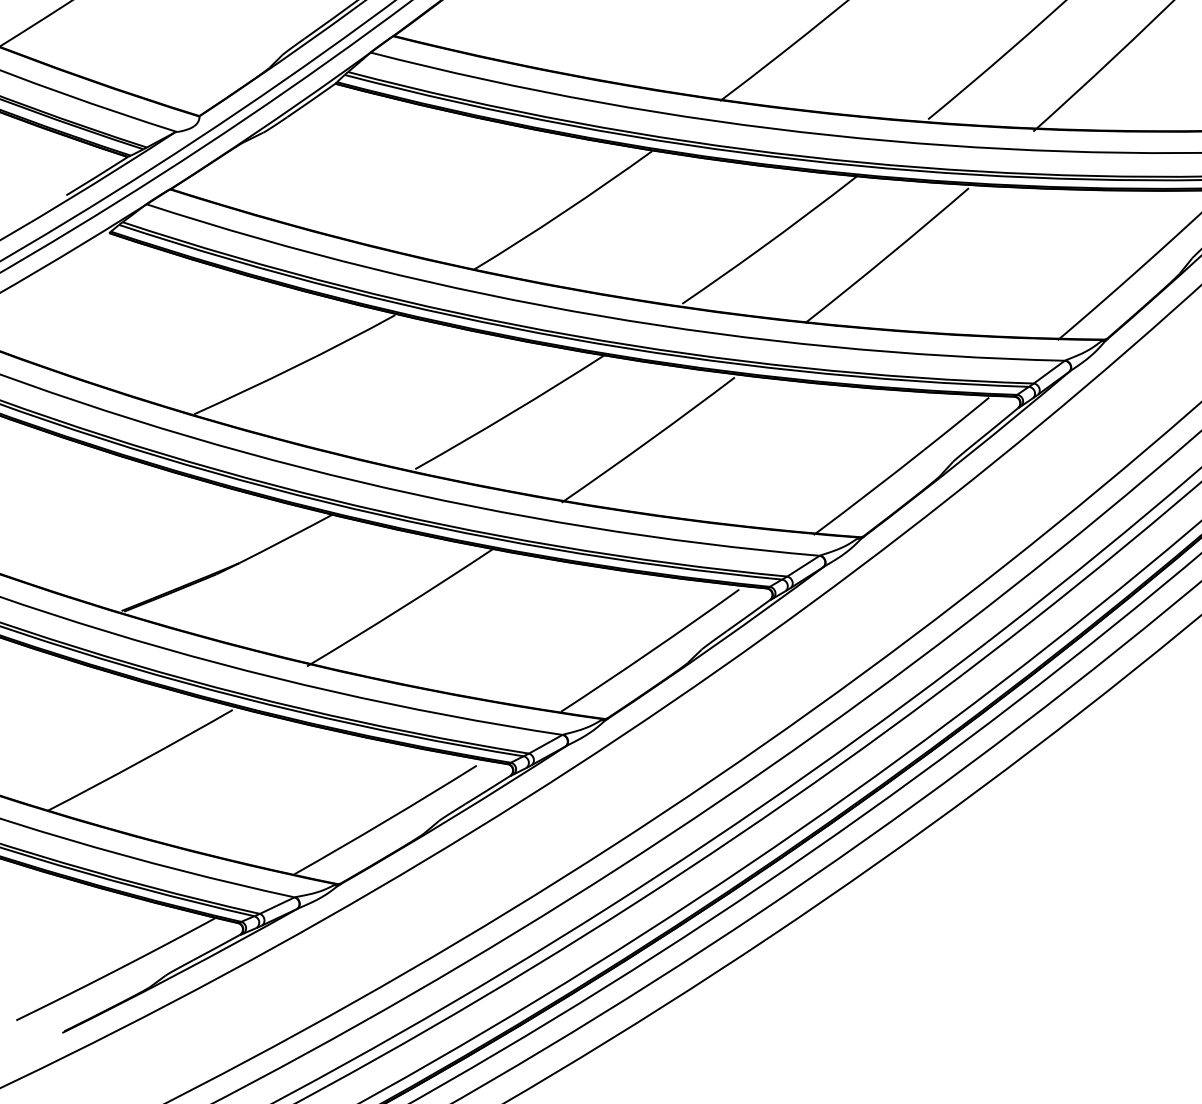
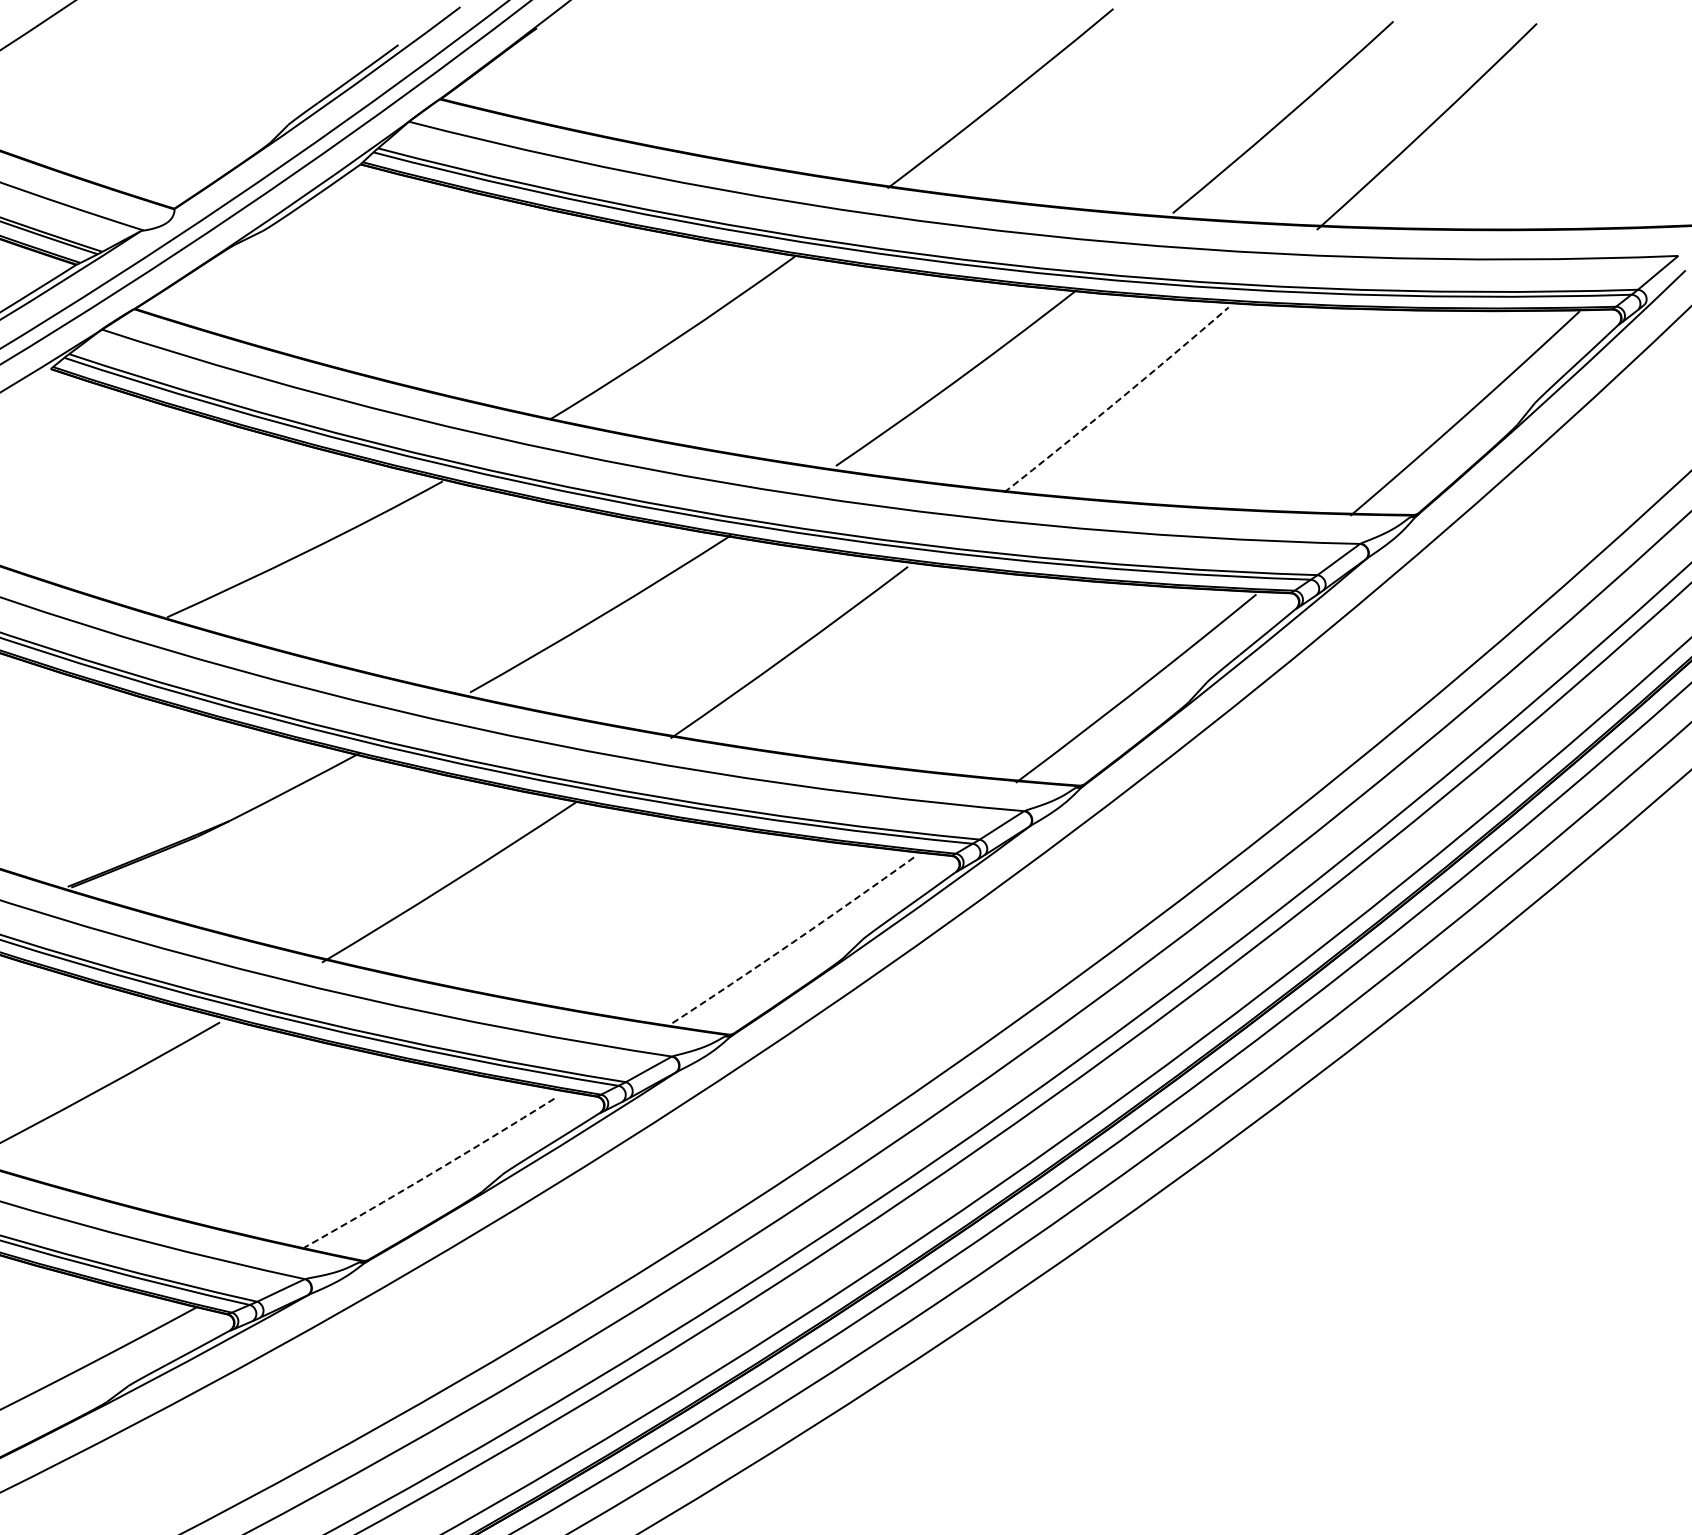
arc: (887, 256) -> (1117, 401), solid -> dashed
arc: (650, 651) -> (792, 942), solid -> dashed
arc: (386, 820) -> (430, 1174), solid -> dashed

